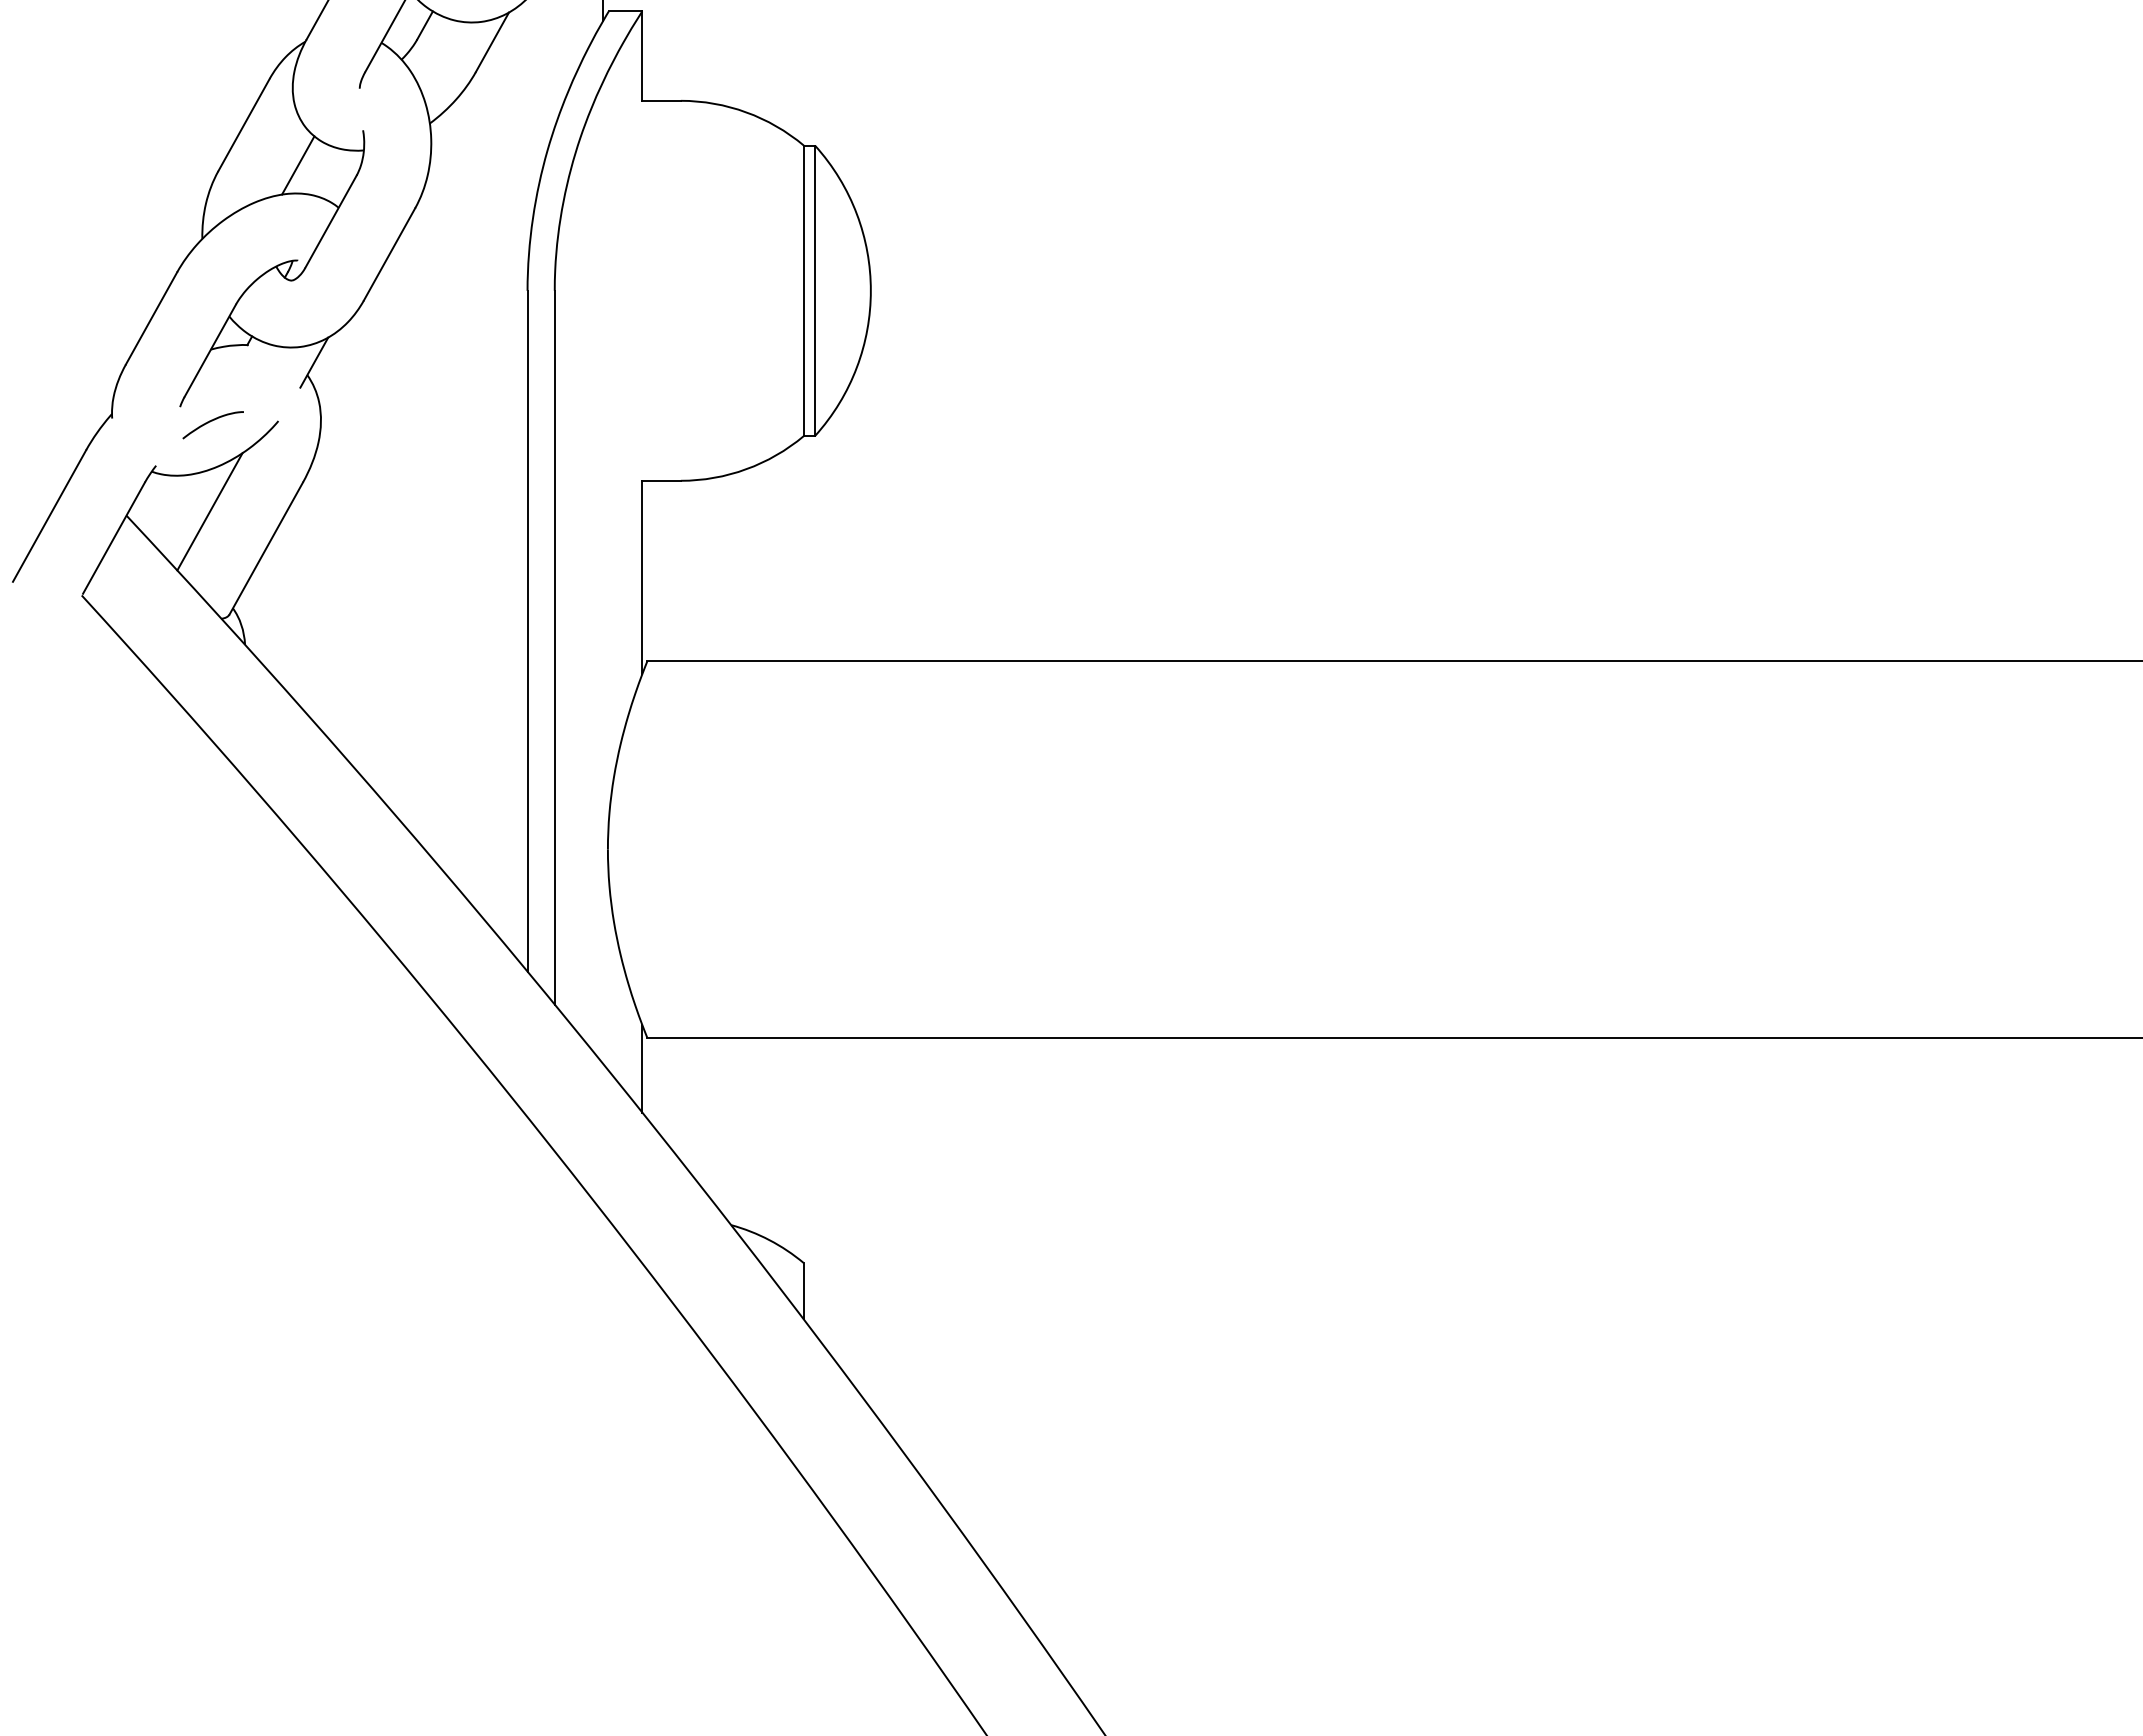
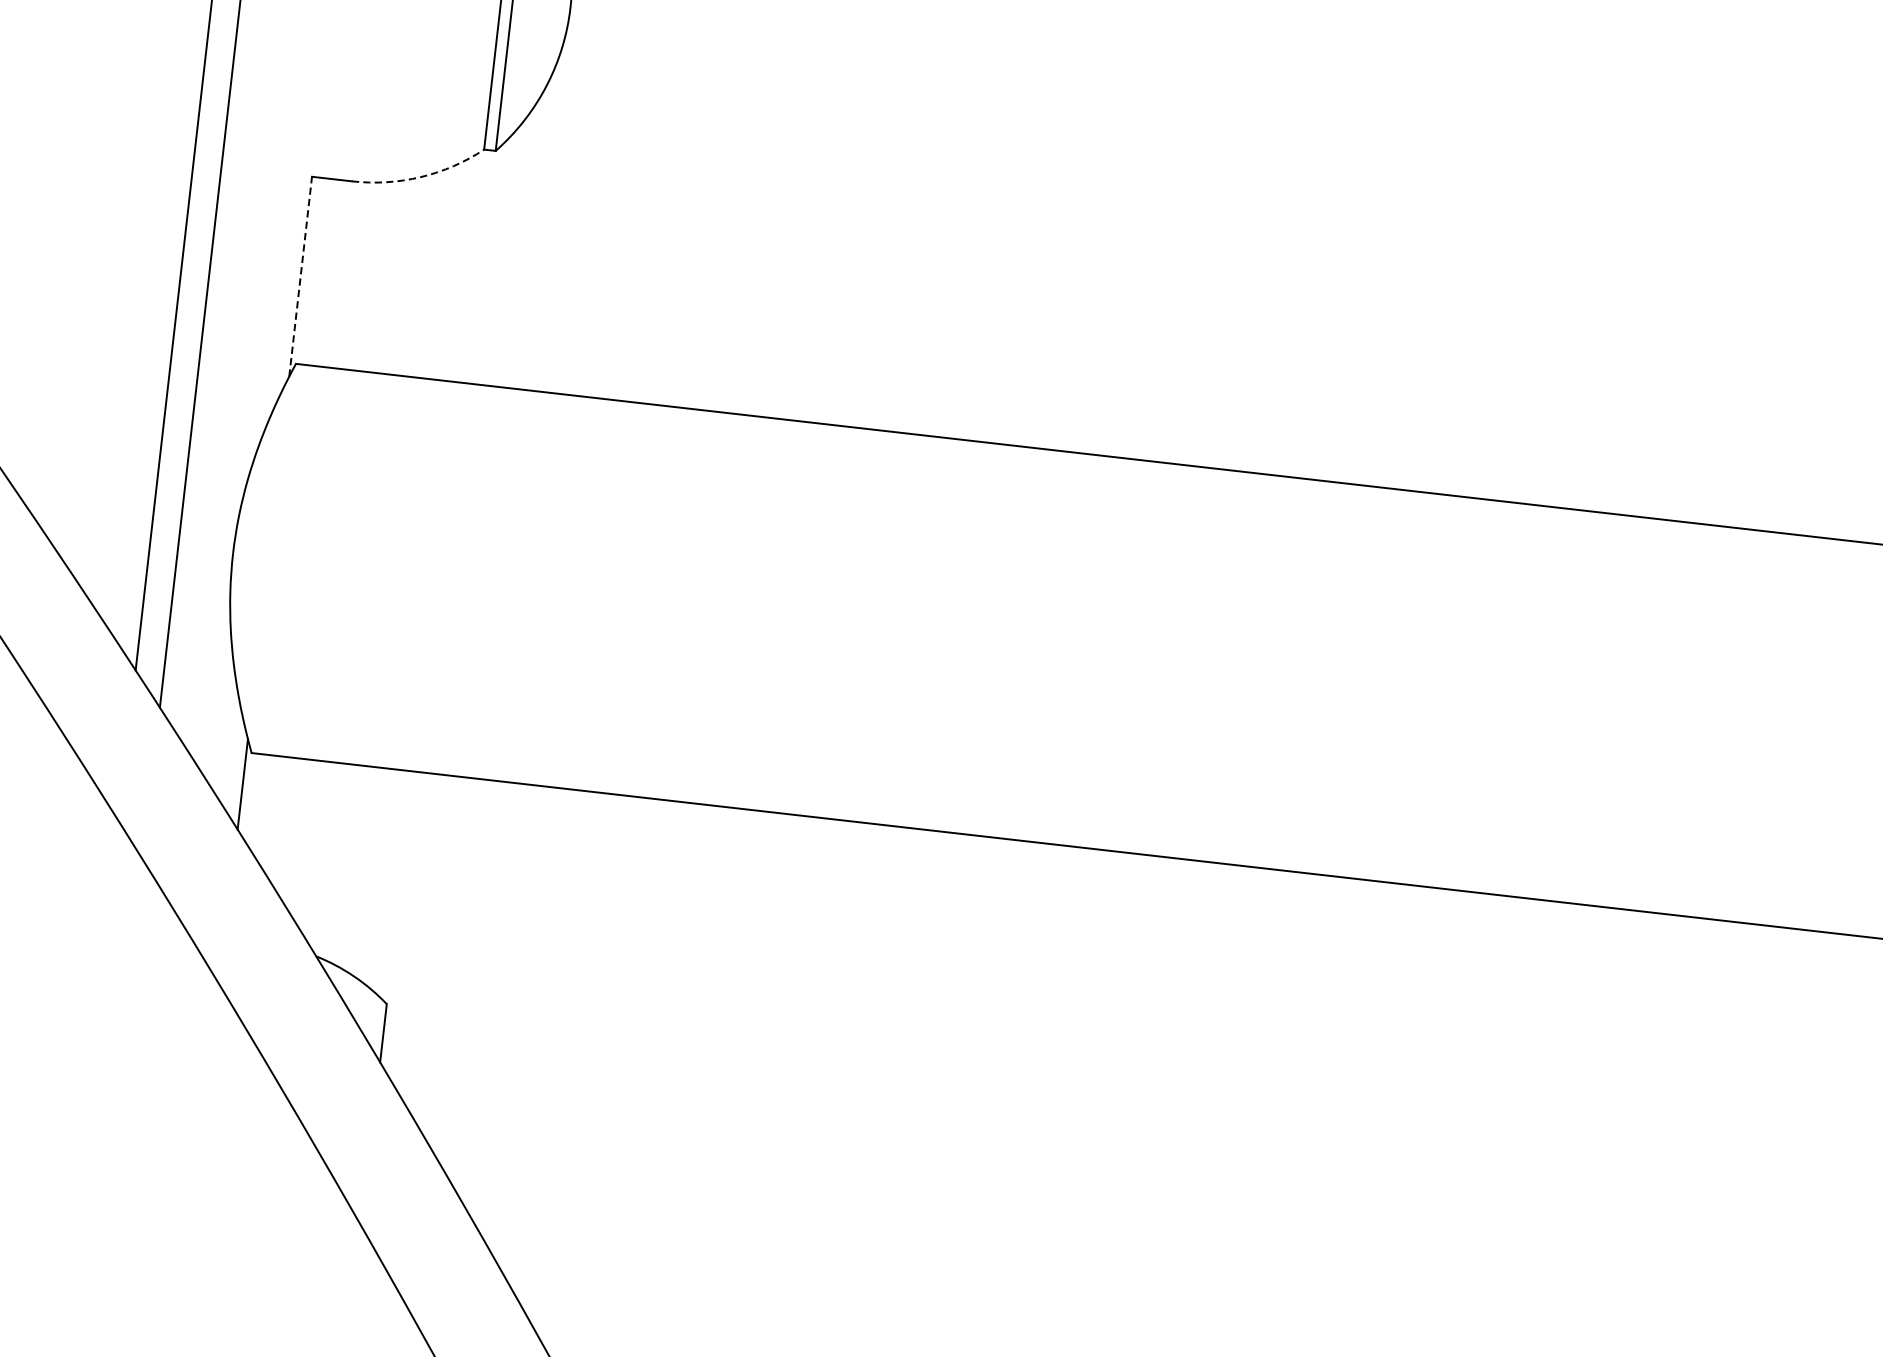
arc: (746, 469) -> (421, 177), solid -> dashed
line: (642, 577) -> (300, 276), solid -> dashed

